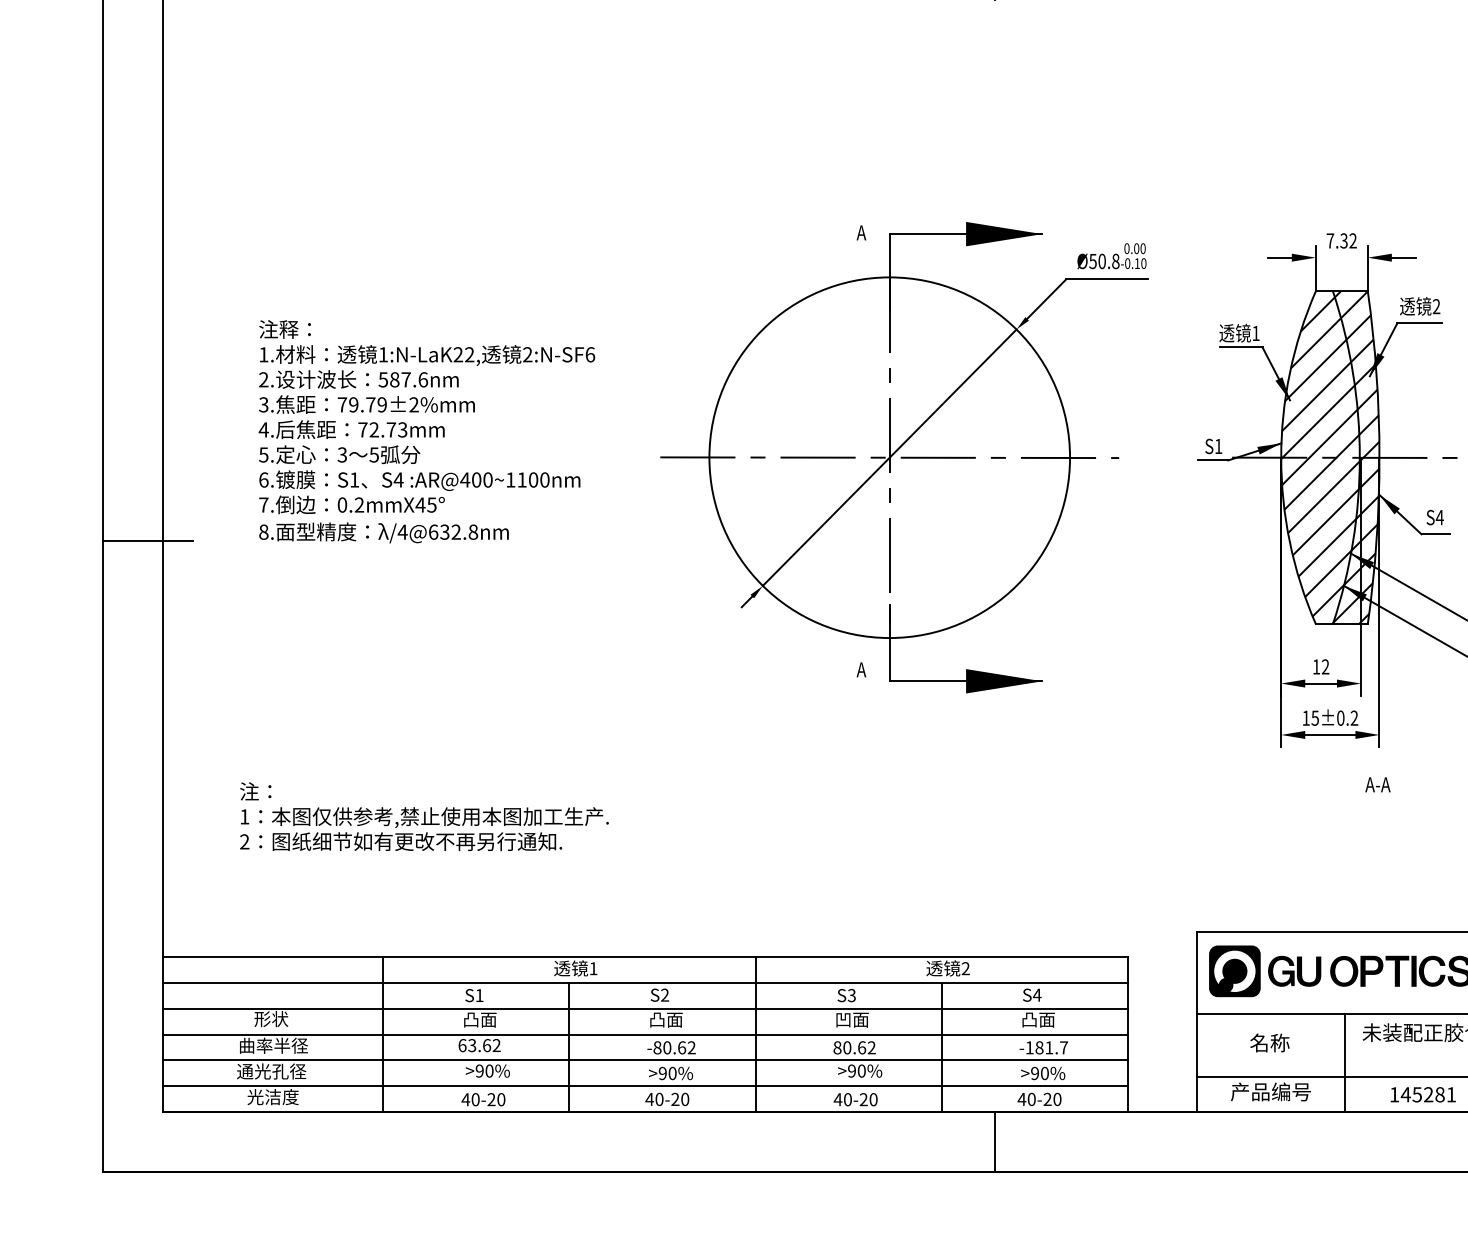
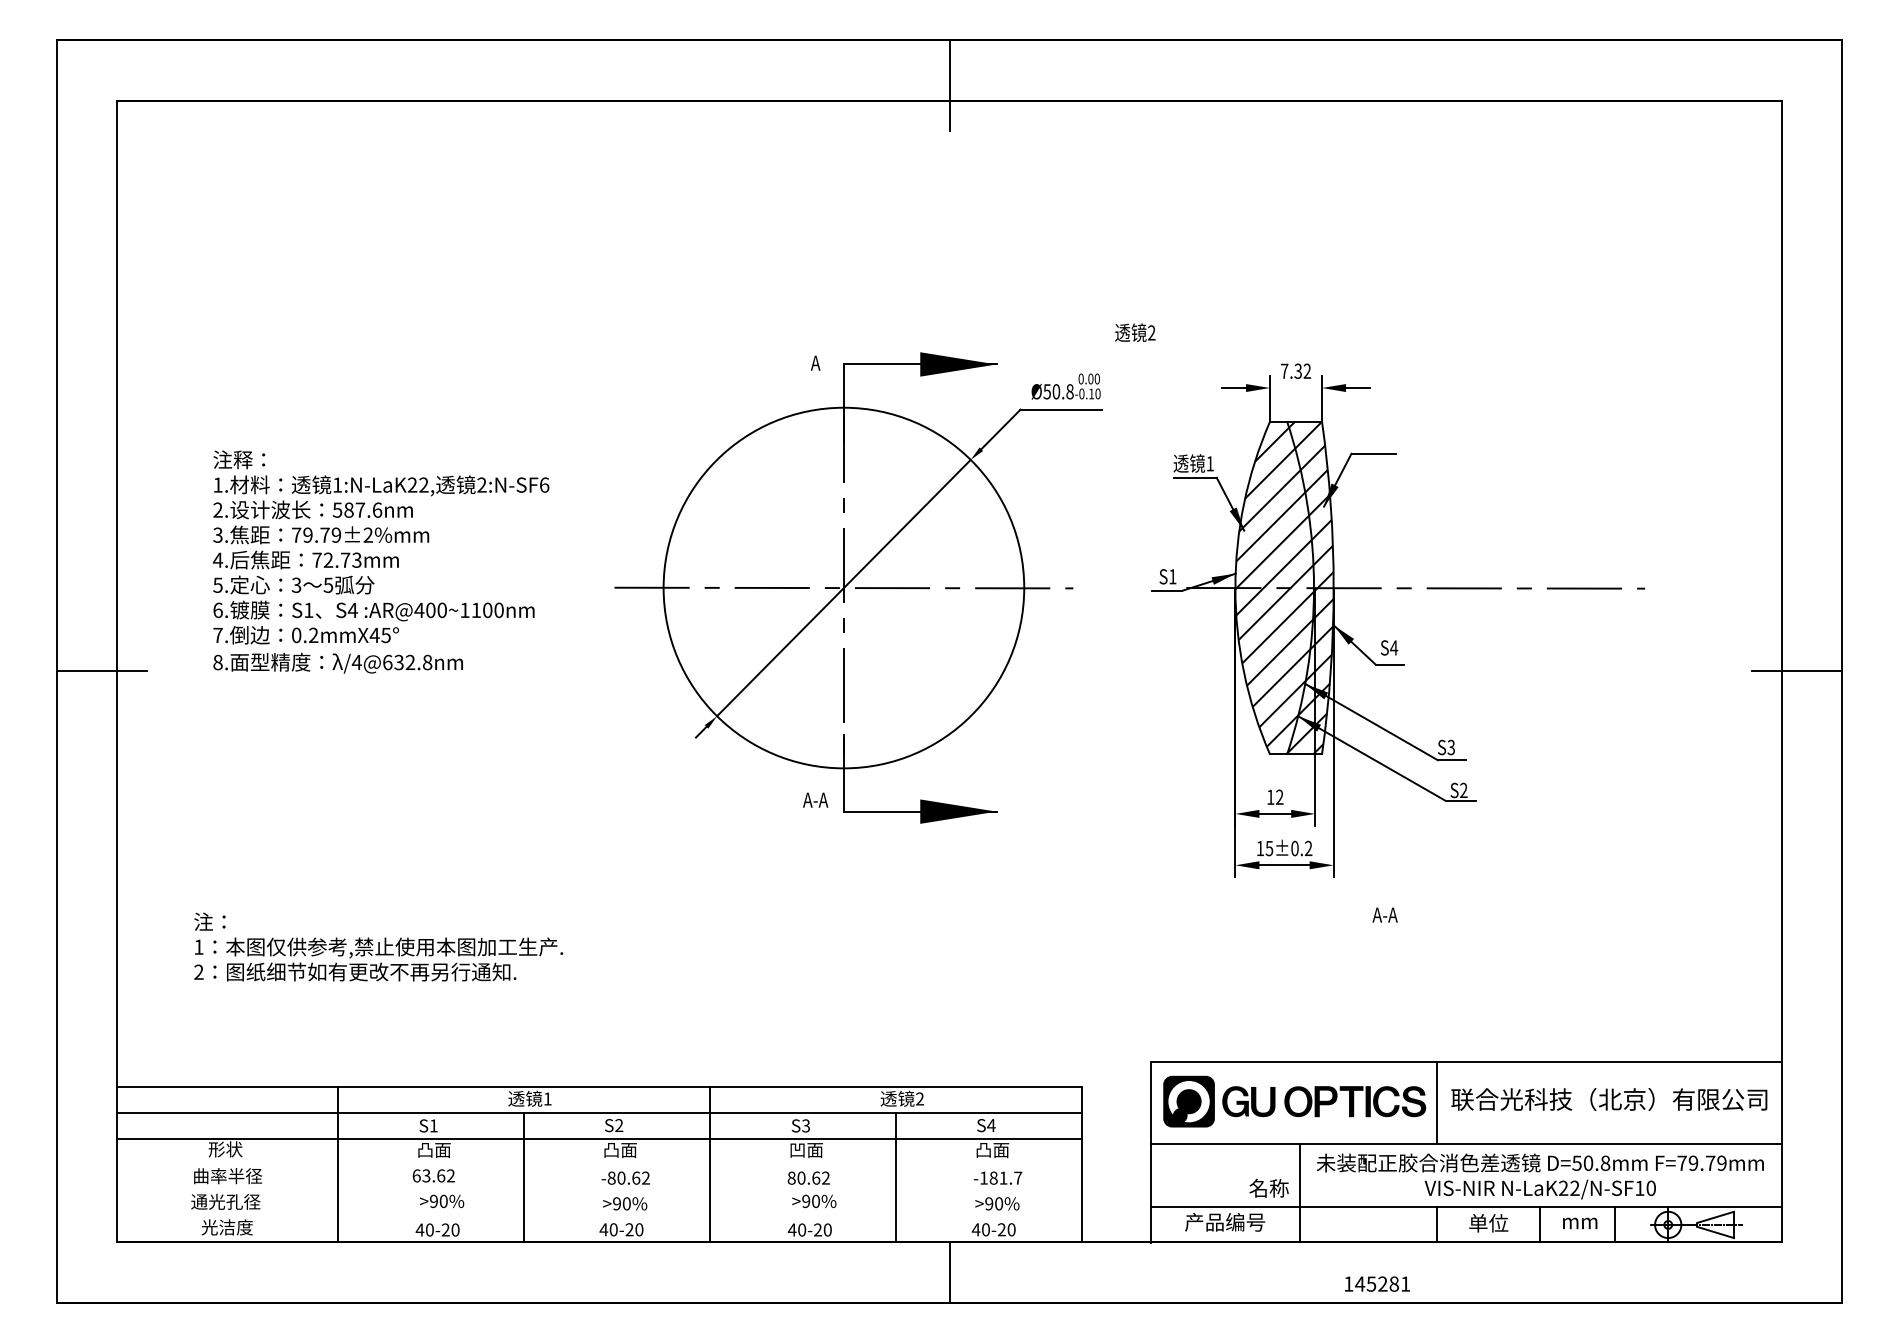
text: (1420, 306) -> (1135, 332), moved
text: (861, 669) -> (815, 799), A -> A-A
text: (1377, 784) -> (1384, 914), moved
line: (645, 1034) -> (599, 1164), removed
text: (1269, 1043) -> (1268, 1188), moved
line: (645, 1060) -> (599, 1190), removed
line: (645, 1086) -> (599, 1216), removed
text: (1423, 1094) -> (1377, 1283), moved

